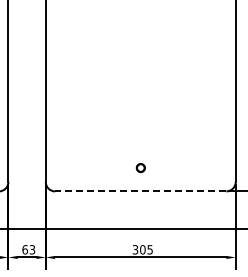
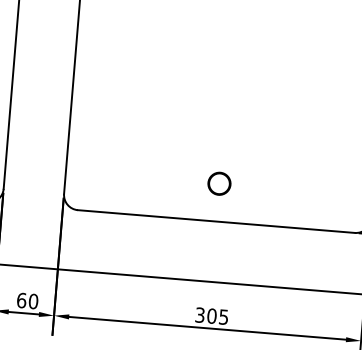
circle: (140, 167) -> (219, 182), size x1.67
line: (140, 191) -> (215, 221), dashed -> solid
text: (32, 249) -> (33, 301), 63 -> 60

